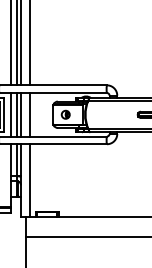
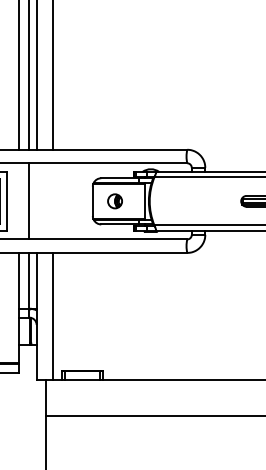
line: (10, 114) -> (18, 200), removed
line: (21, 114) -> (37, 200), removed
line: (30, 114) -> (53, 200), removed

